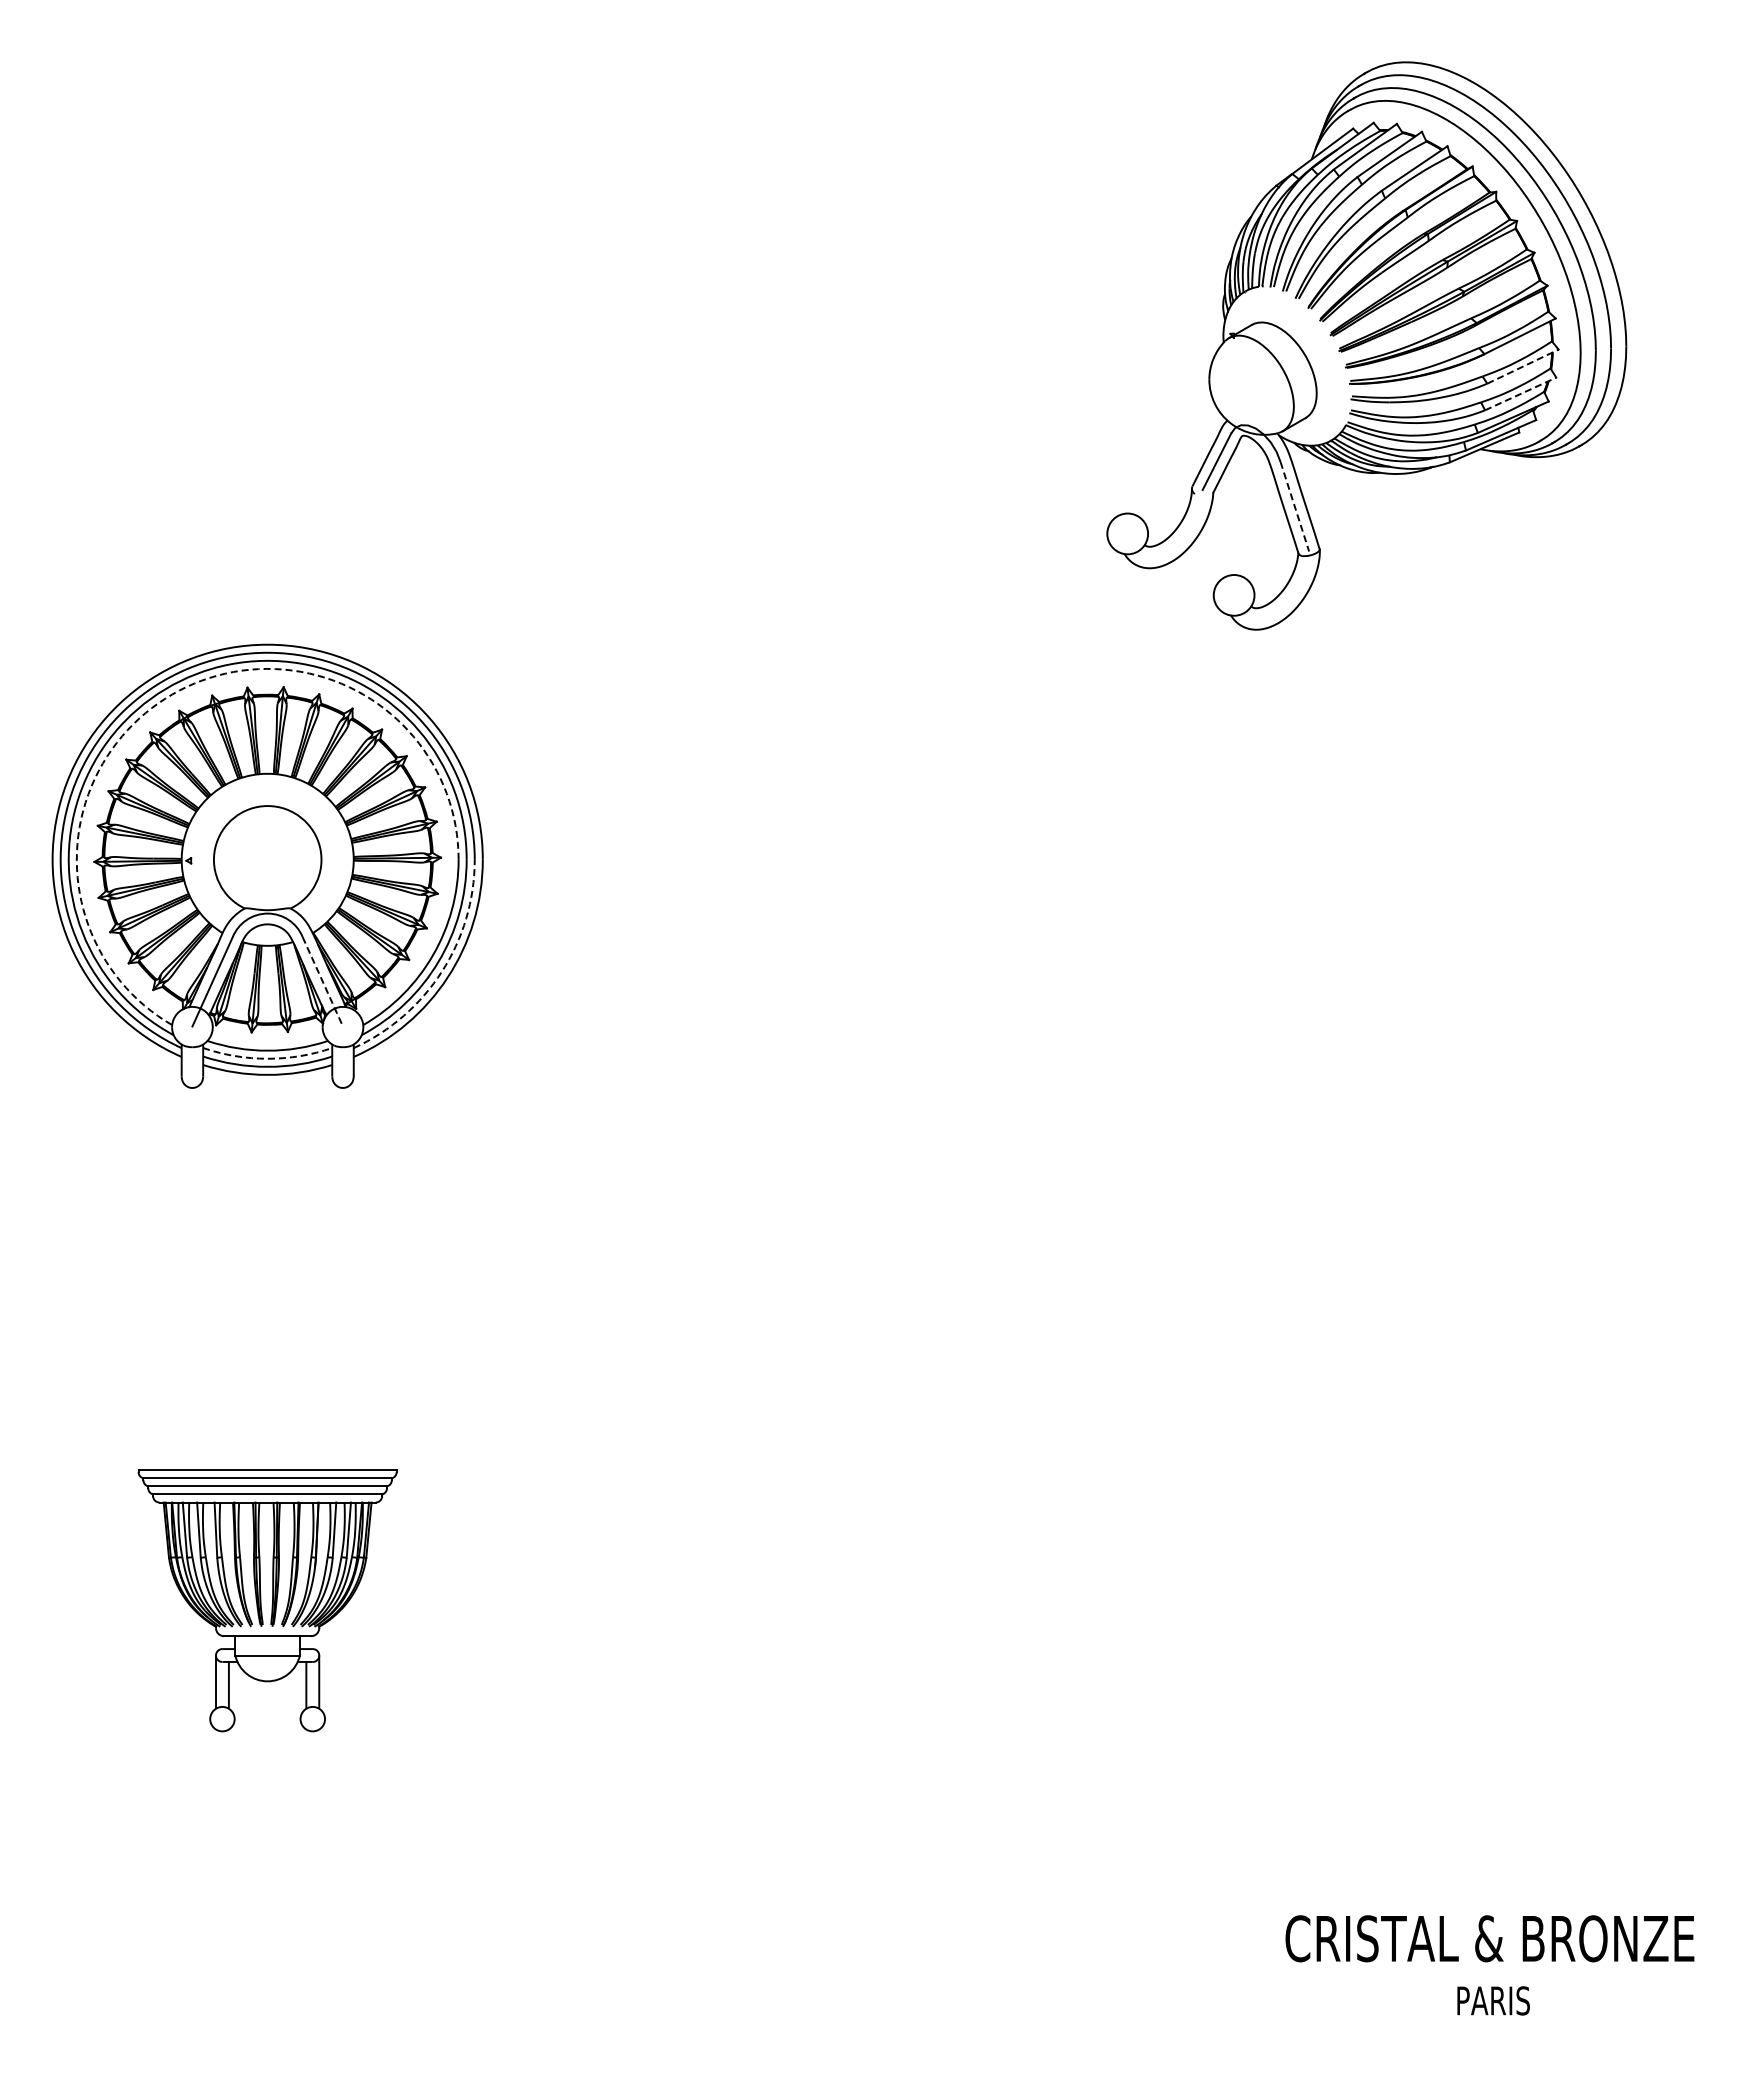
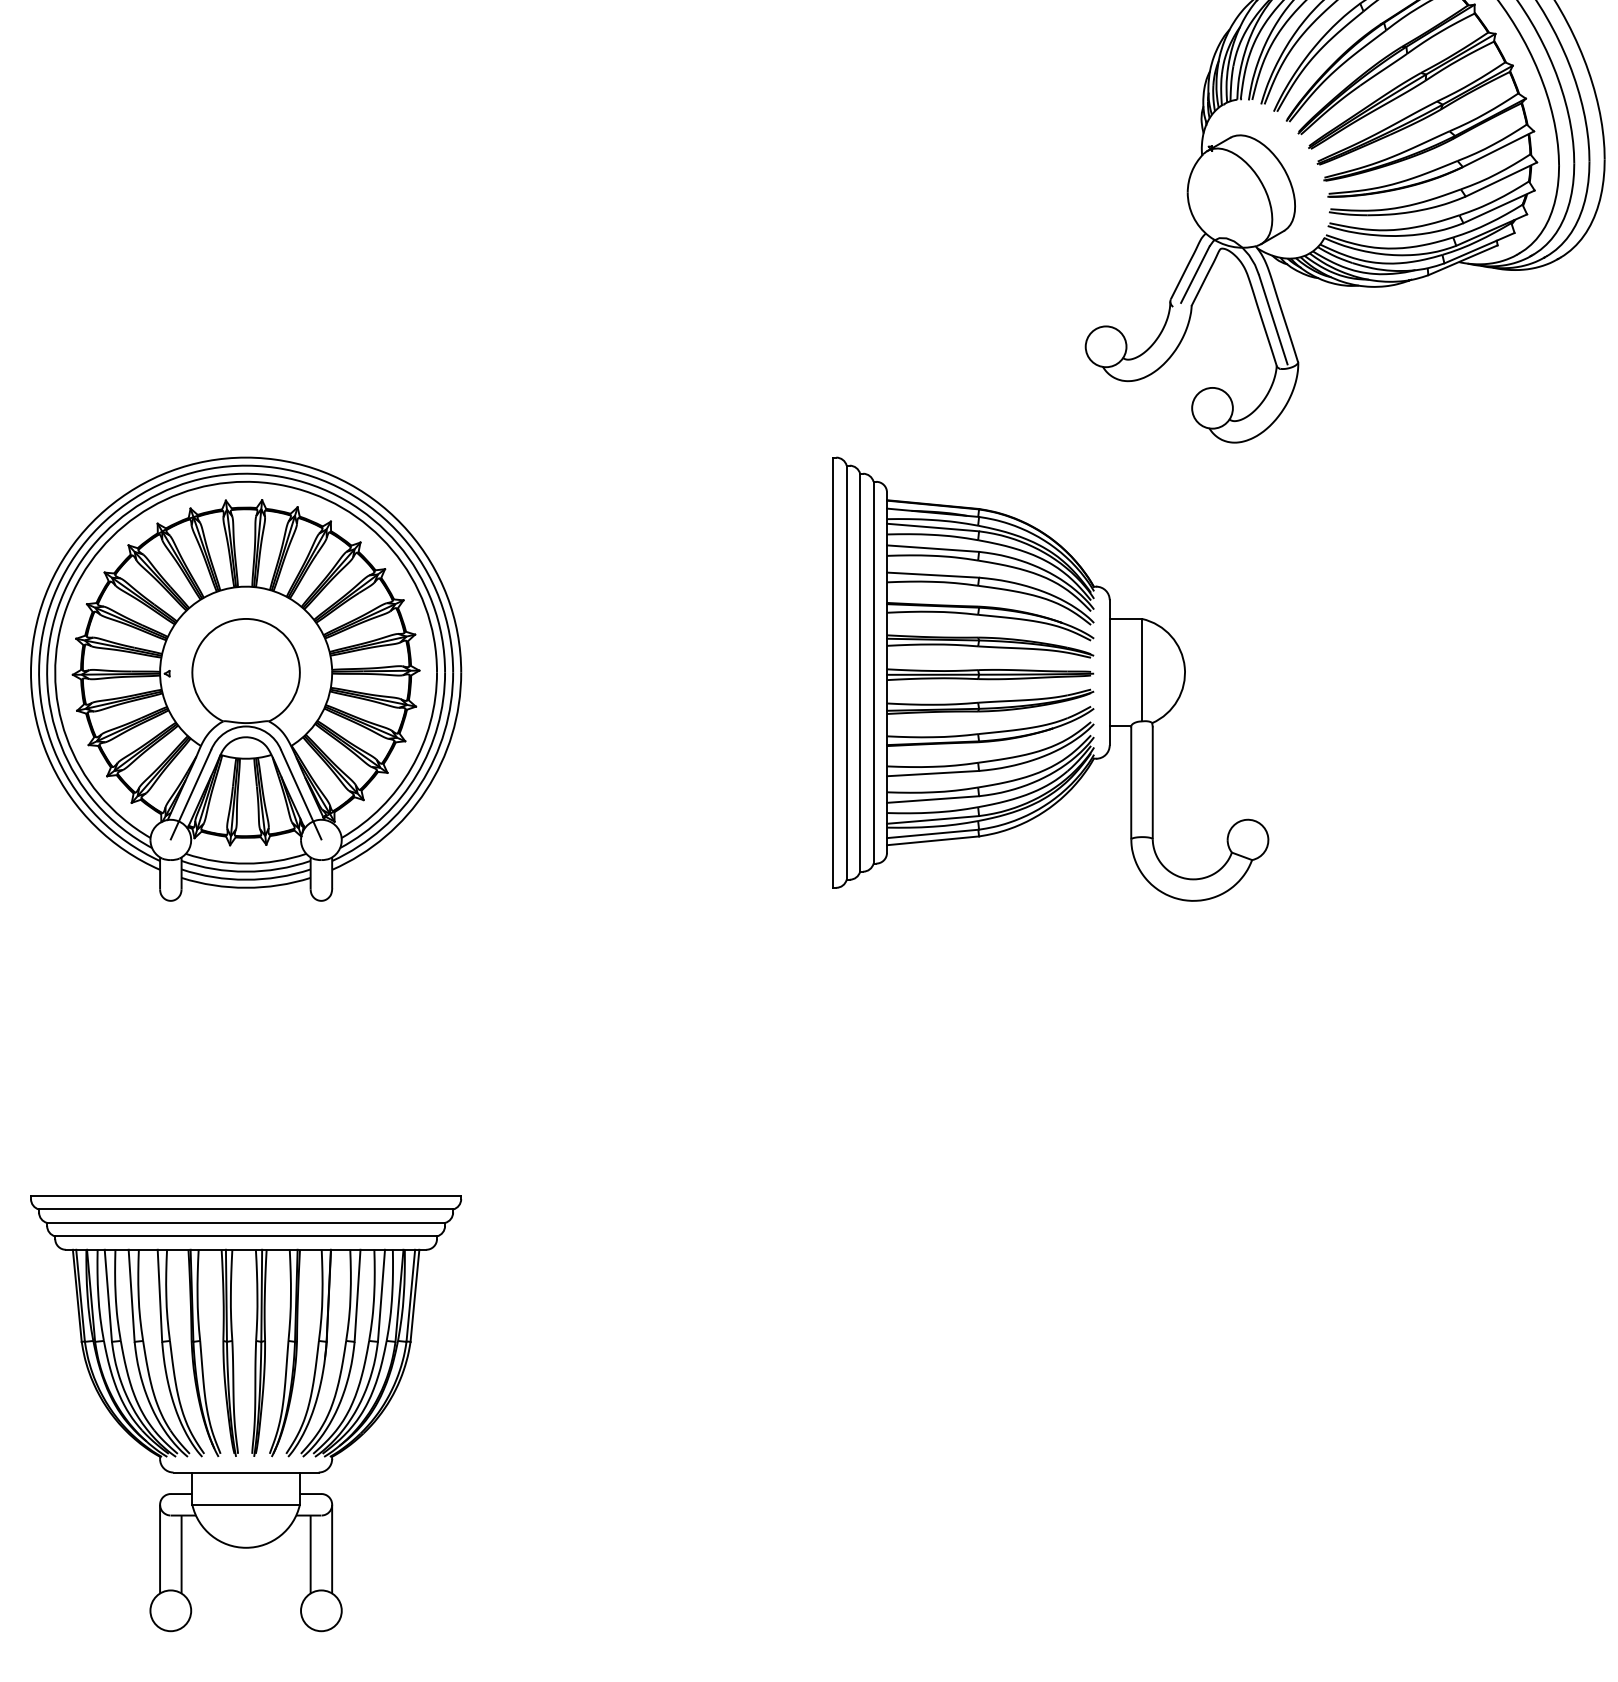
line: (1523, 366) -> (1501, 179), dashed -> solid
line: (1521, 393) -> (1499, 206), dashed -> solid
line: (1294, 506) -> (1272, 319), dashed -> solid
arc: (172, 694) -> (150, 507), dashed -> solid
part: (1072, 865) -> (1050, 678), added
arc: (441, 971) -> (419, 784), dashed -> solid
line: (323, 982) -> (301, 795), dashed -> solid
arc: (267, 1058) -> (245, 871), dashed -> solid
part: (267, 1600) -> (245, 1413), size x1.67

